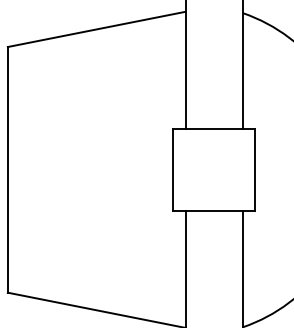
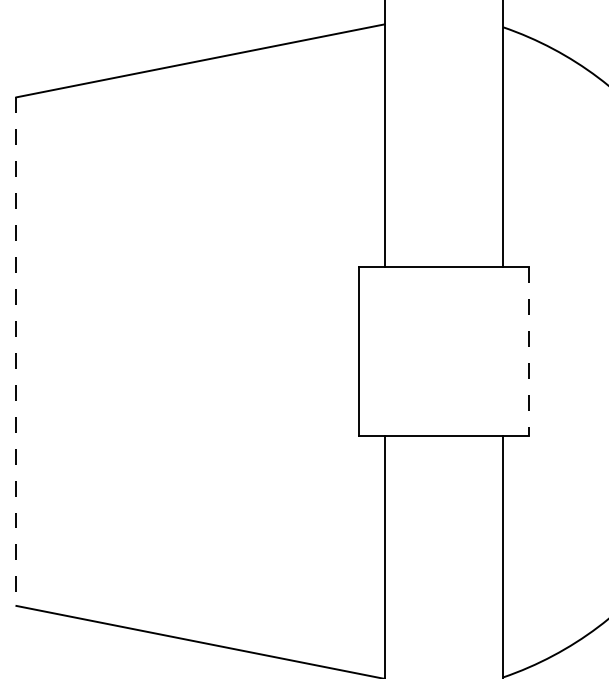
line: (7, 169) -> (15, 350), solid -> dashed
line: (255, 169) -> (529, 350), solid -> dashed

